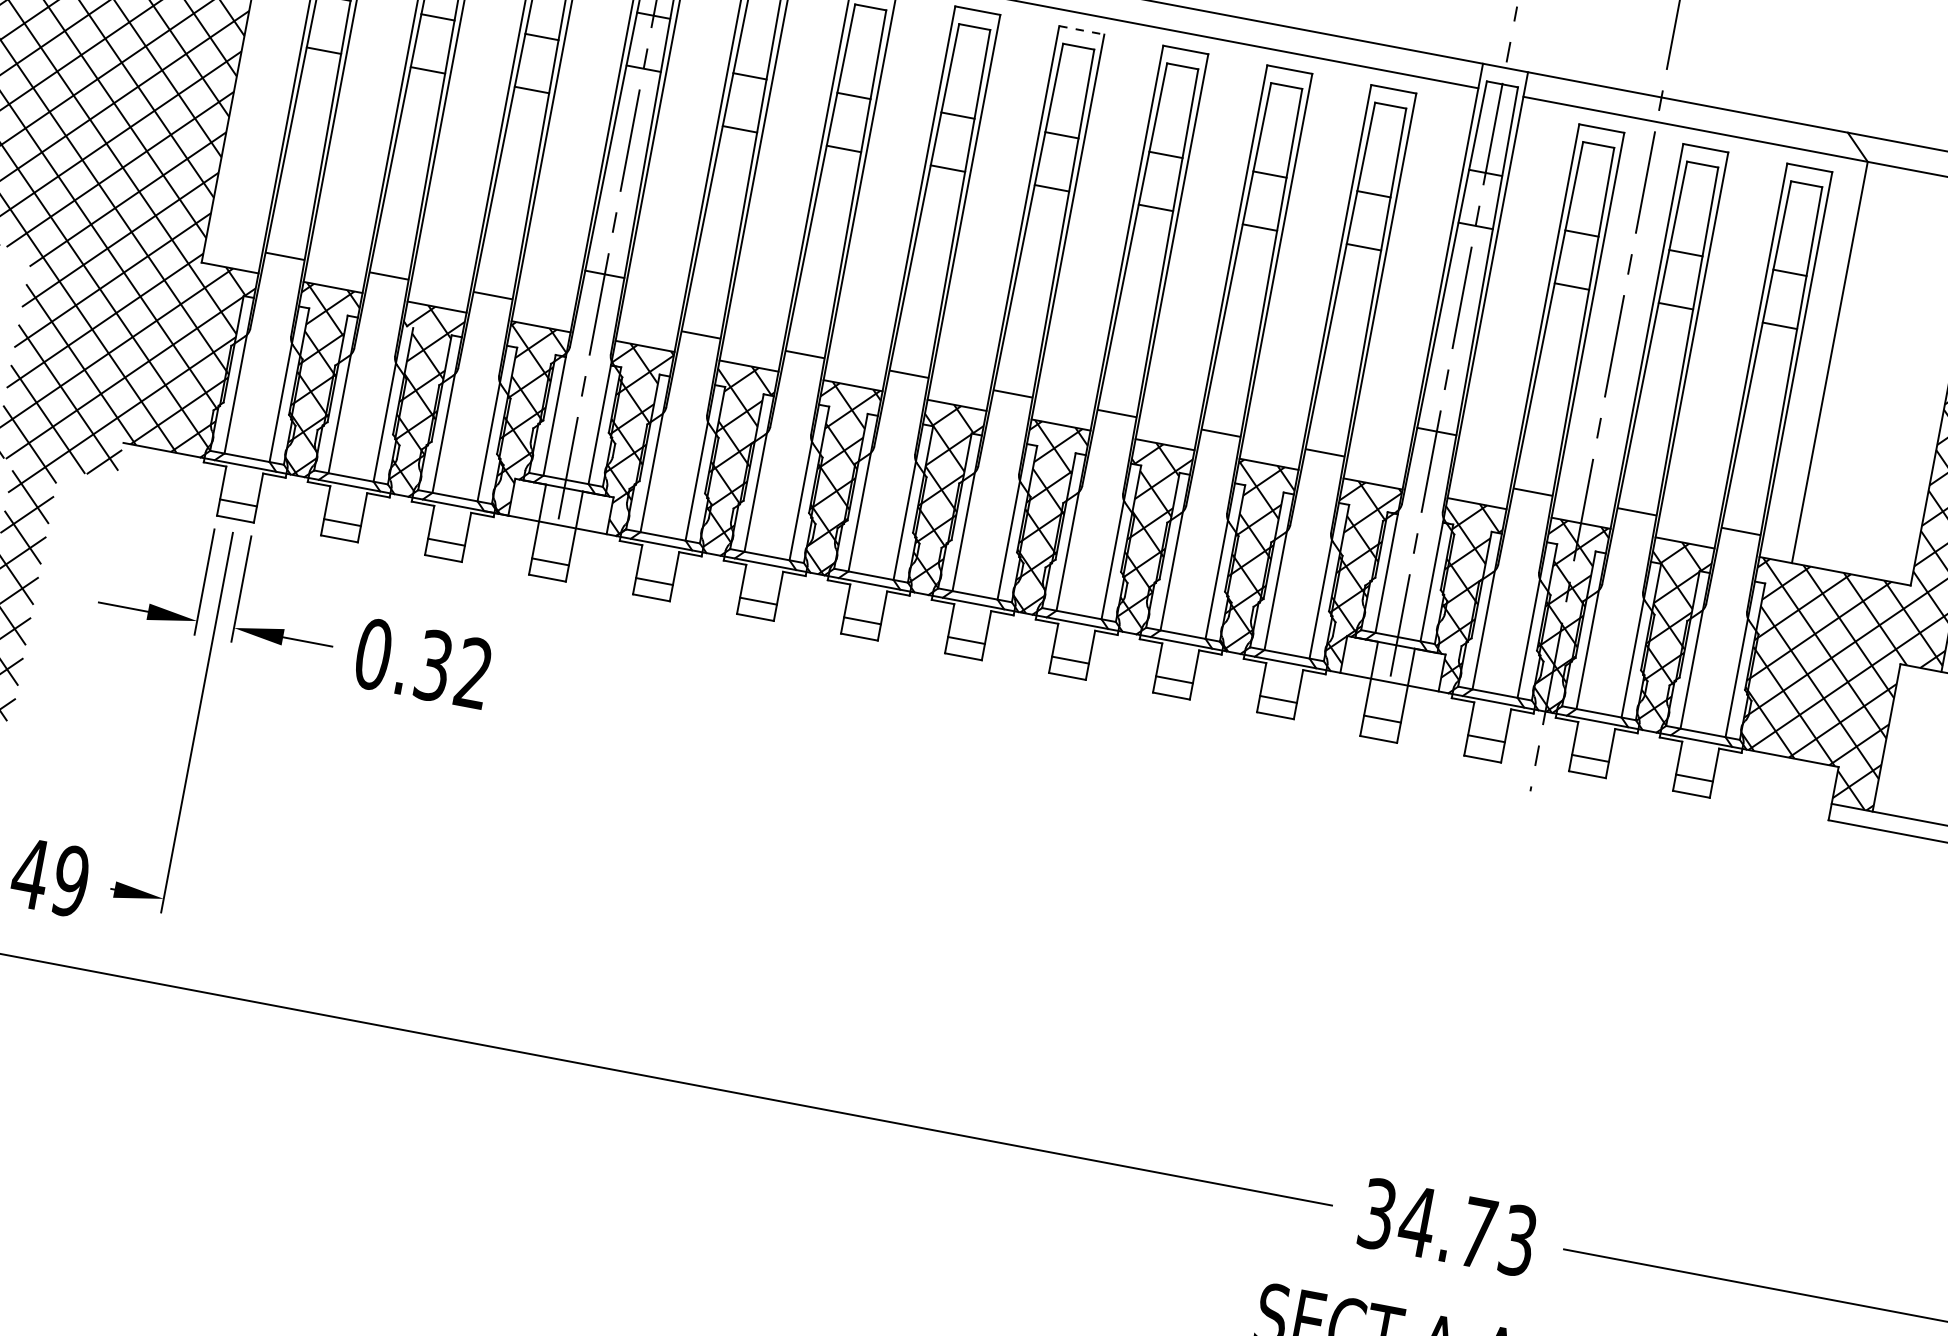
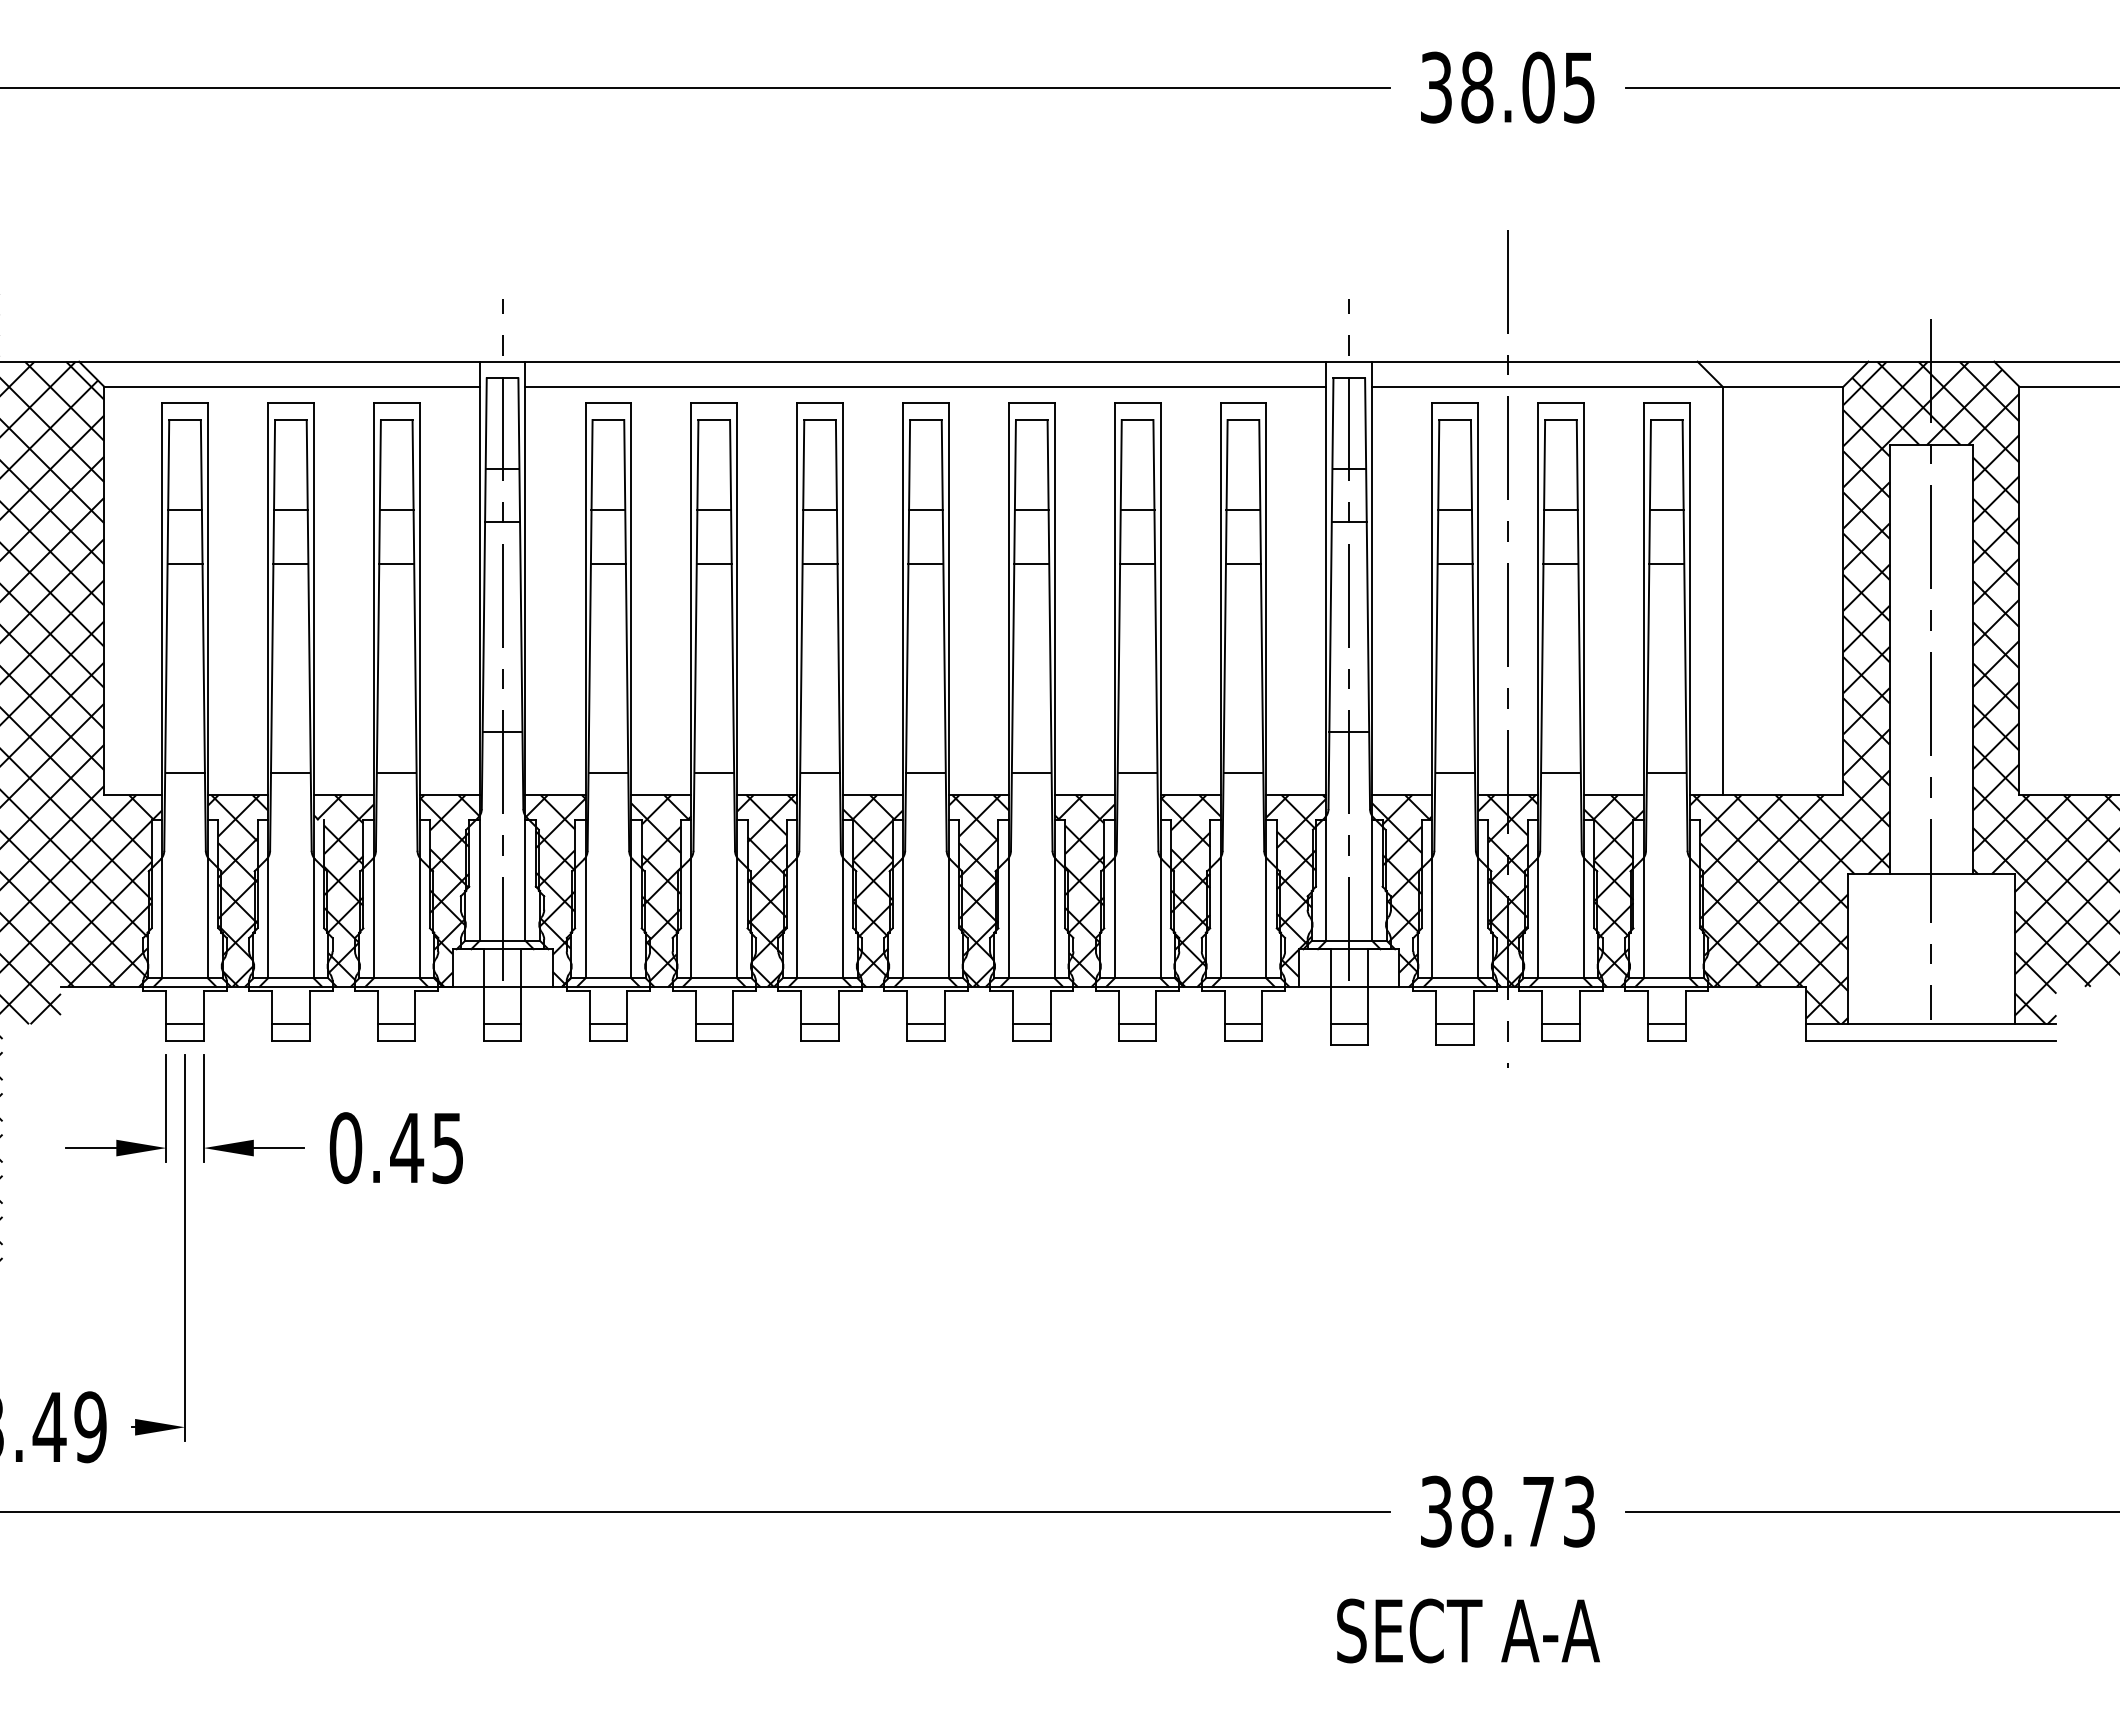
line: (1081, 30) -> (925, 403), dashed -> solid
text: (452, 669) -> (426, 1148), 0.32 -> 0.45
text: (1418, 1221) -> (1477, 1511), 34.73 -> 38.73

